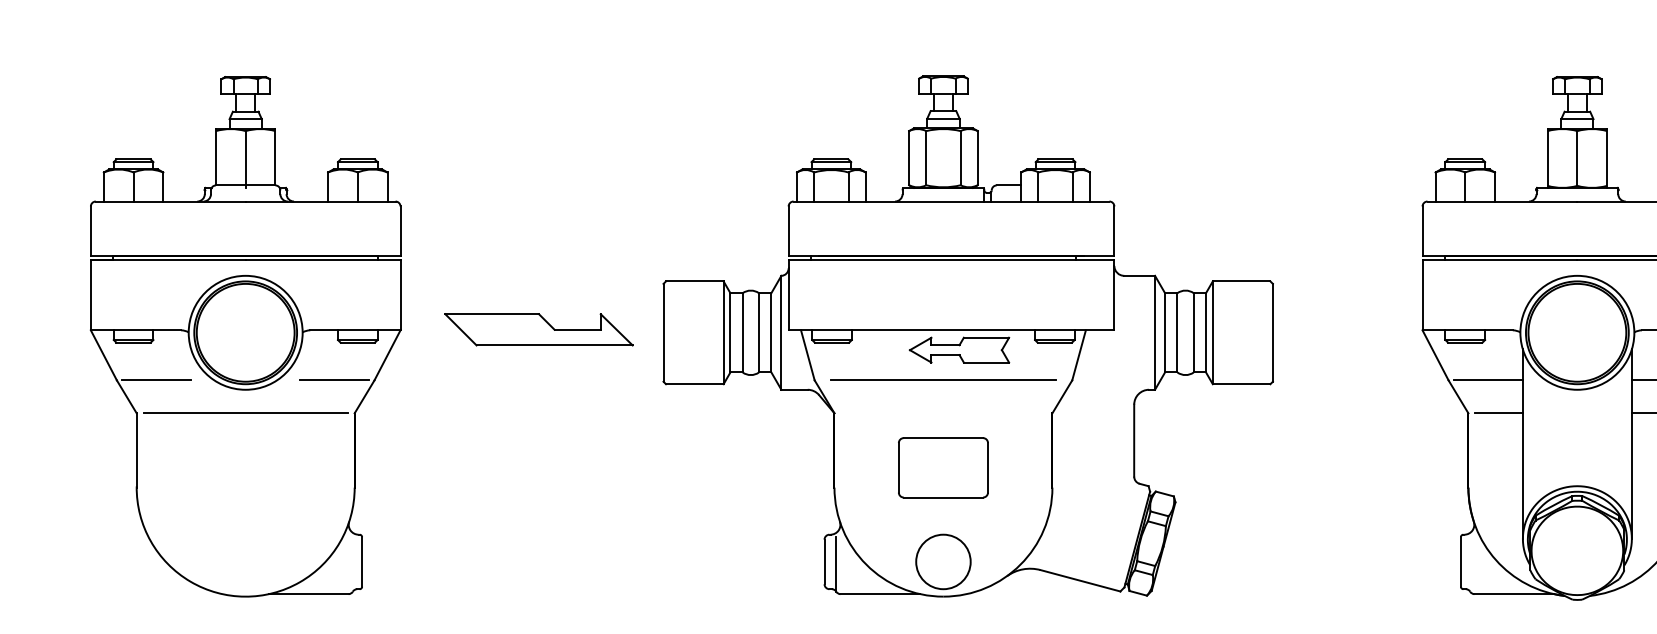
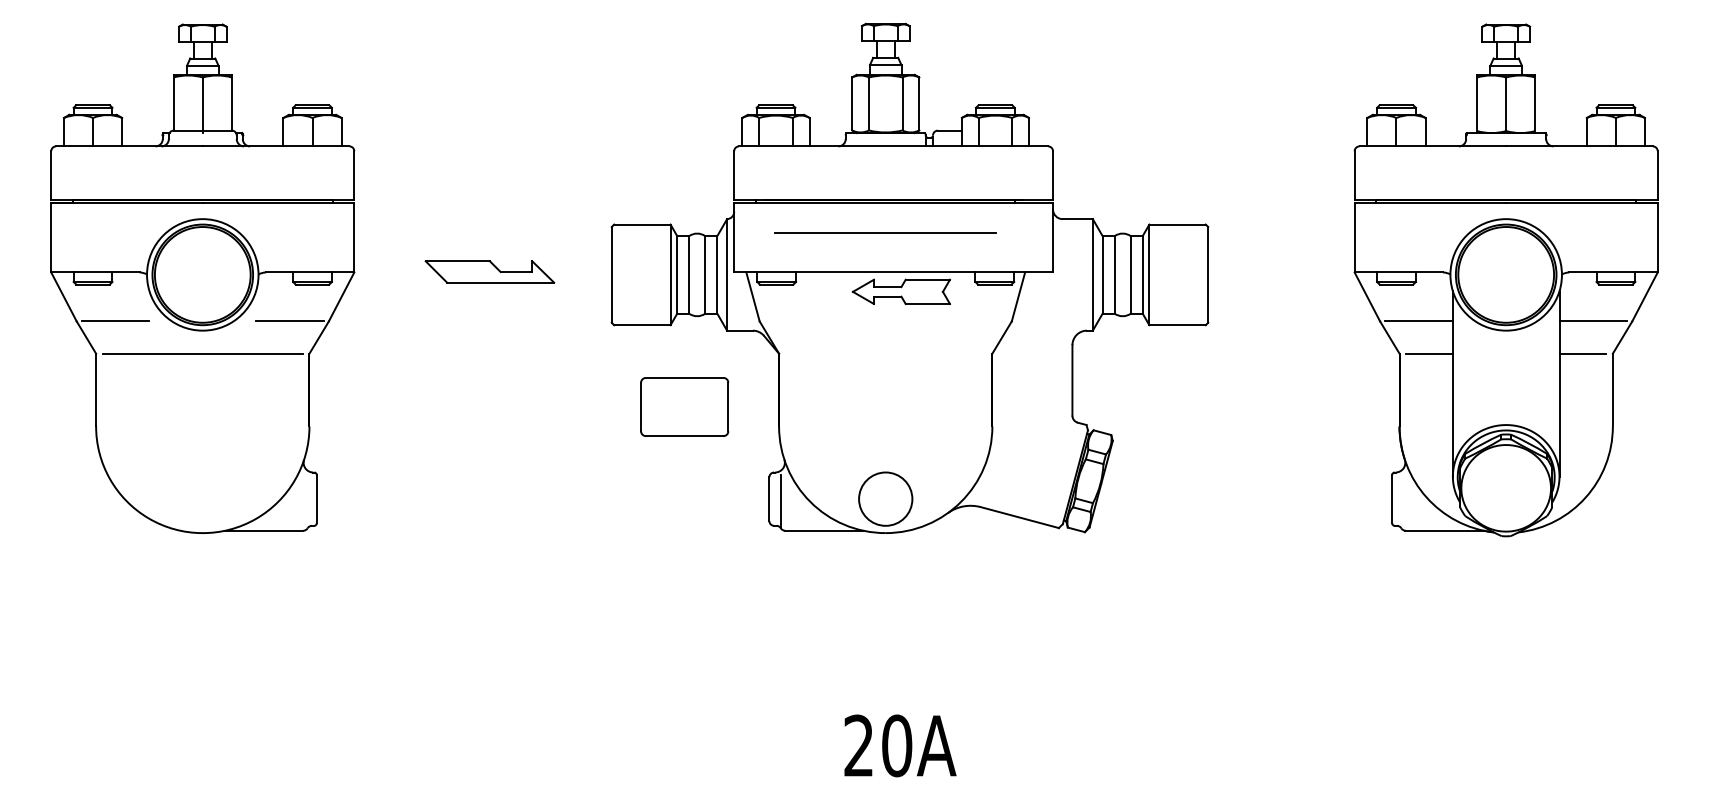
part: (538, 329) -> (489, 271), size x0.7
line: (943, 379) -> (885, 232), moved
part: (943, 467) -> (684, 406), moved

